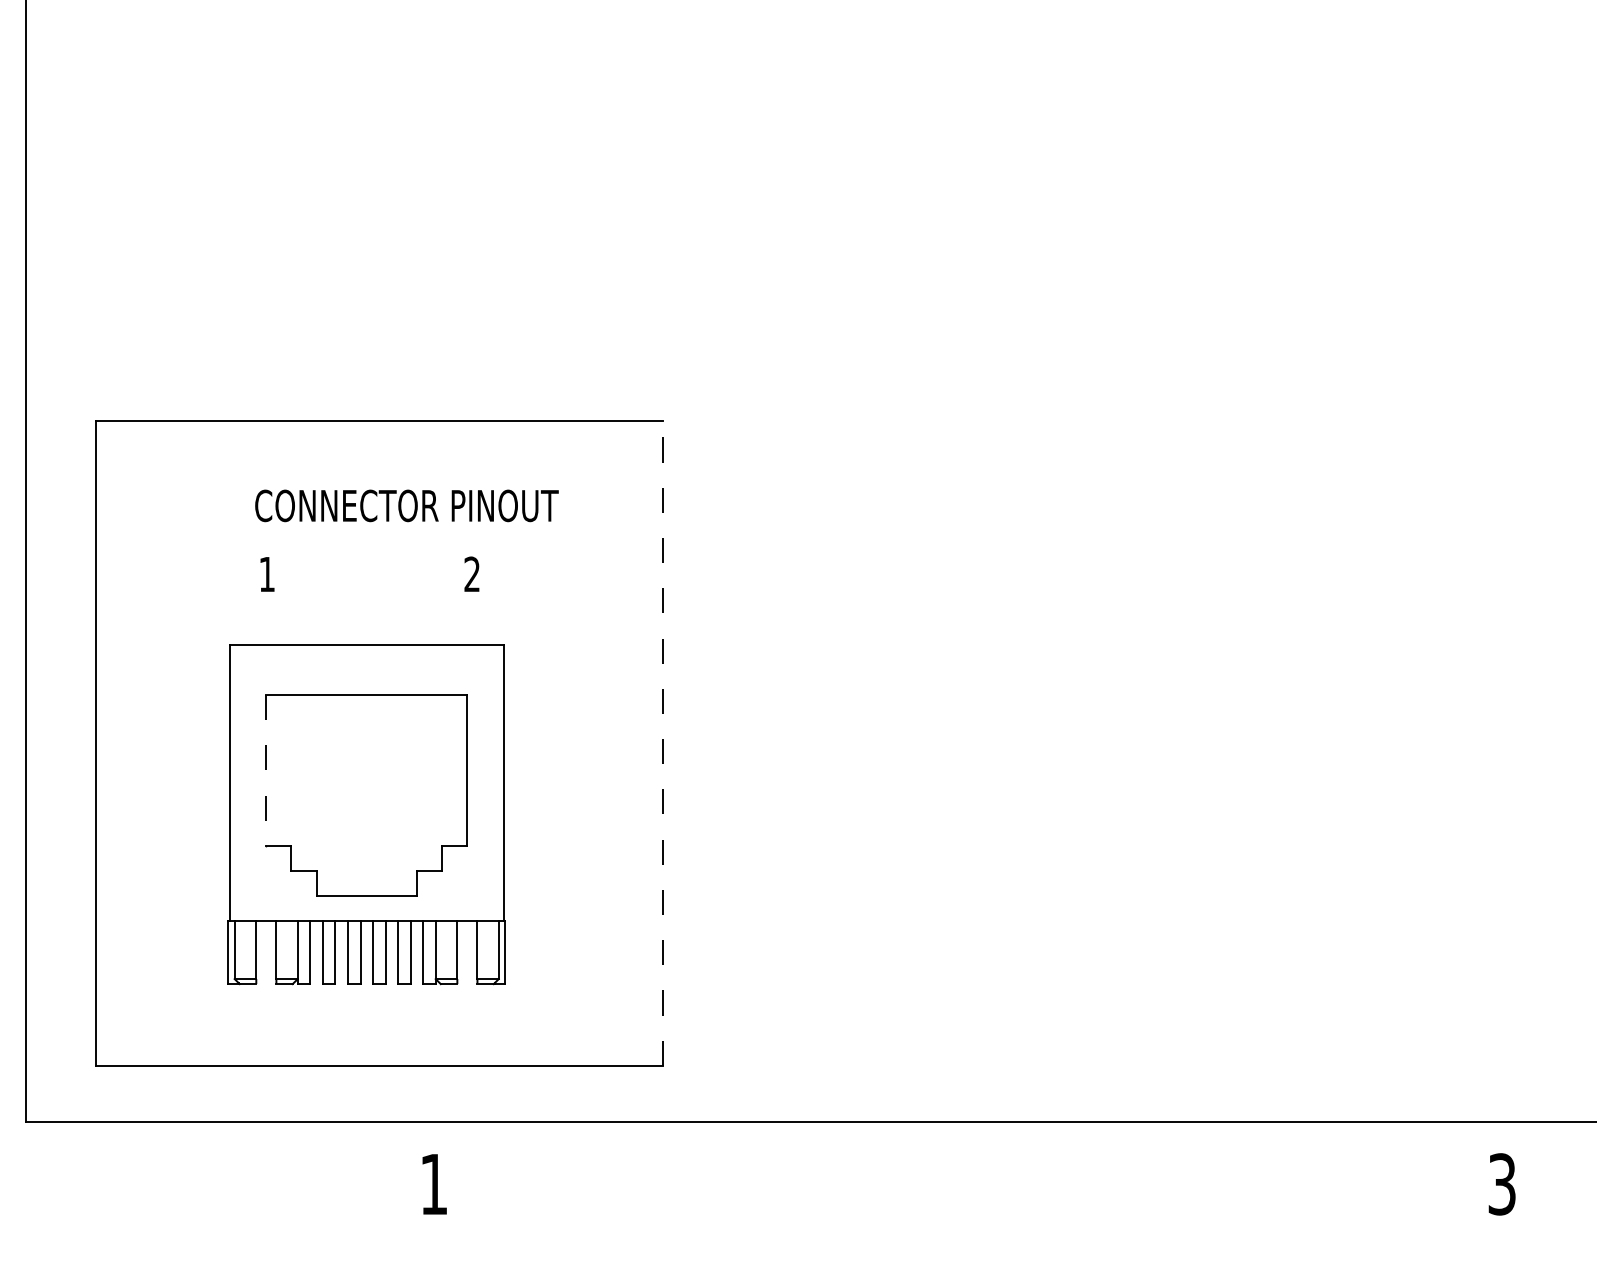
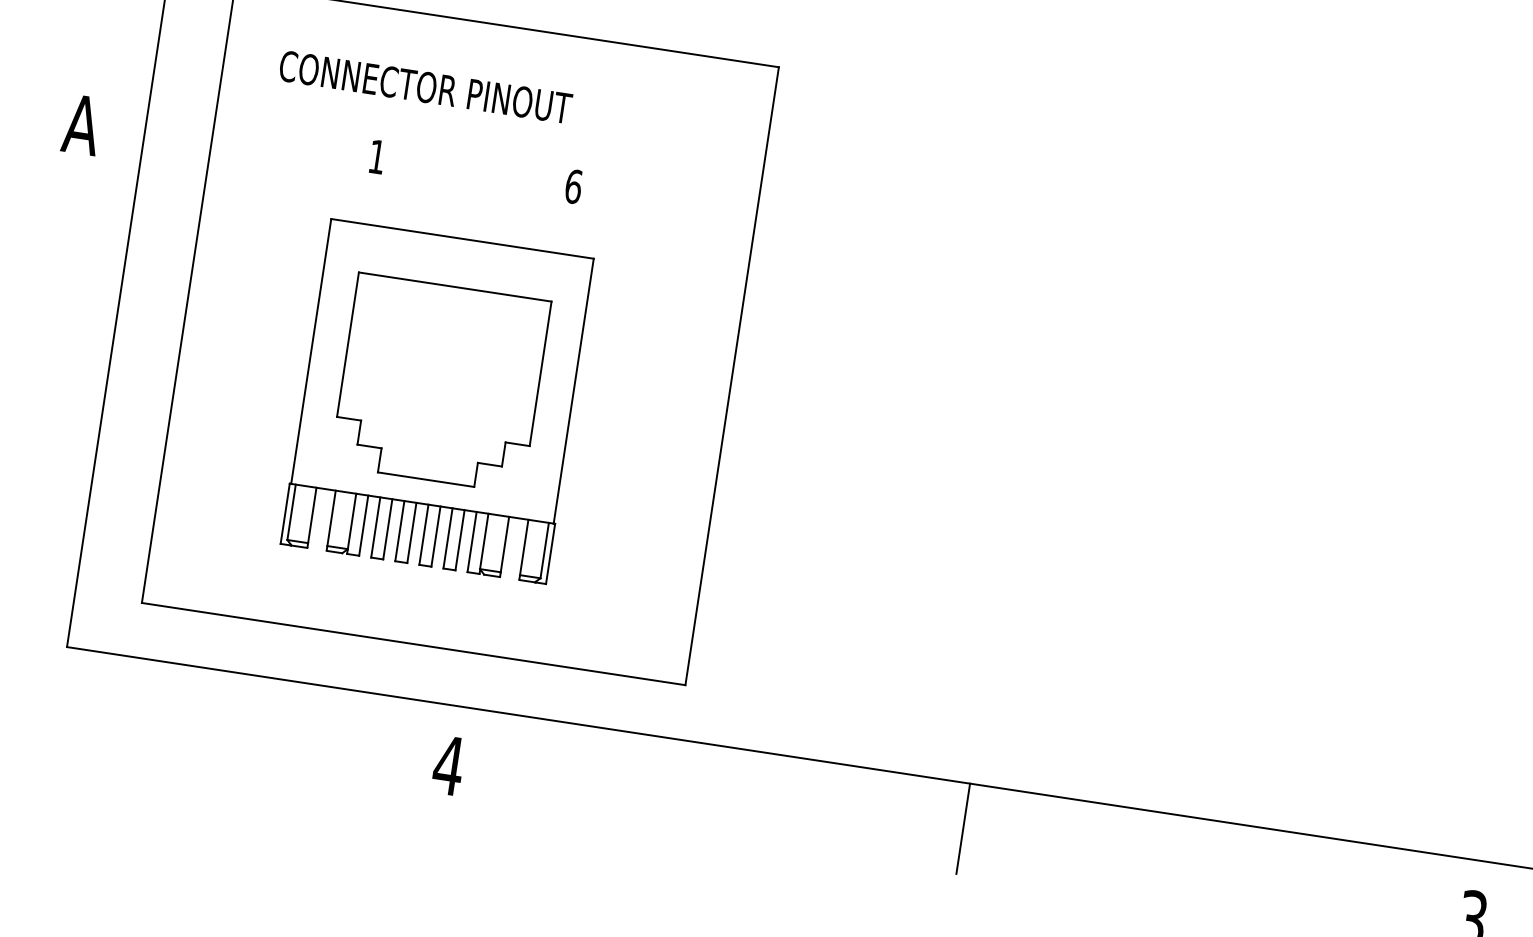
text: (406, 505) -> (425, 86), moved
text: (472, 574) -> (573, 186), 2 -> 6
line: (663, 742) -> (732, 375), dashed -> solid
line: (266, 770) -> (348, 344), dashed -> solid
line: (968, 1169) -> (962, 828), added
text: (433, 1184) -> (448, 765), 1 -> 4

